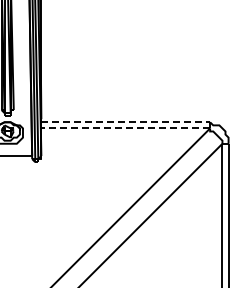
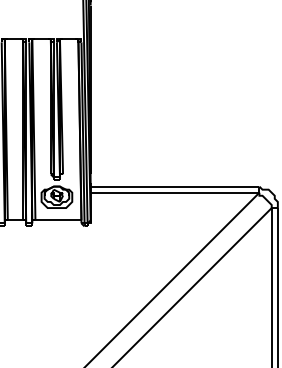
line: (126, 122) -> (175, 186), dashed -> solid
line: (125, 128) -> (174, 192), dashed -> solid

